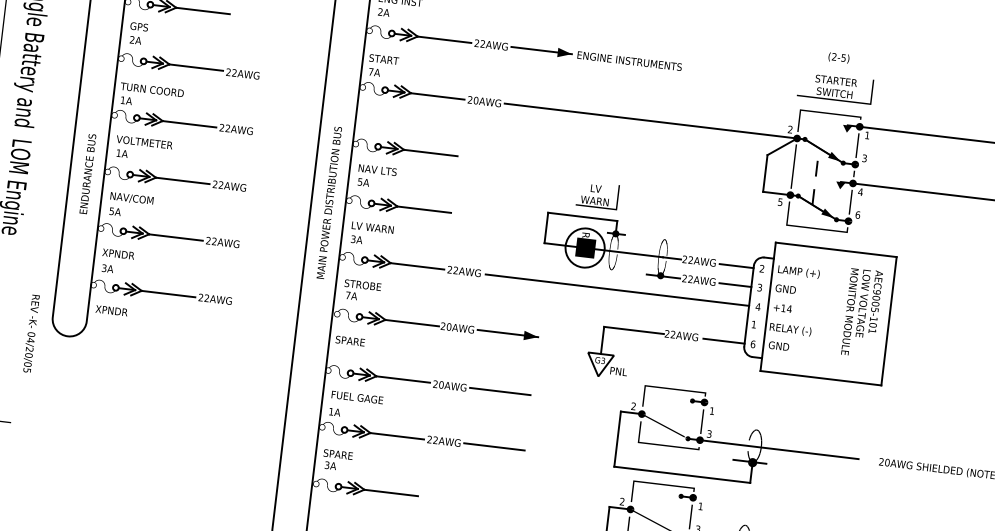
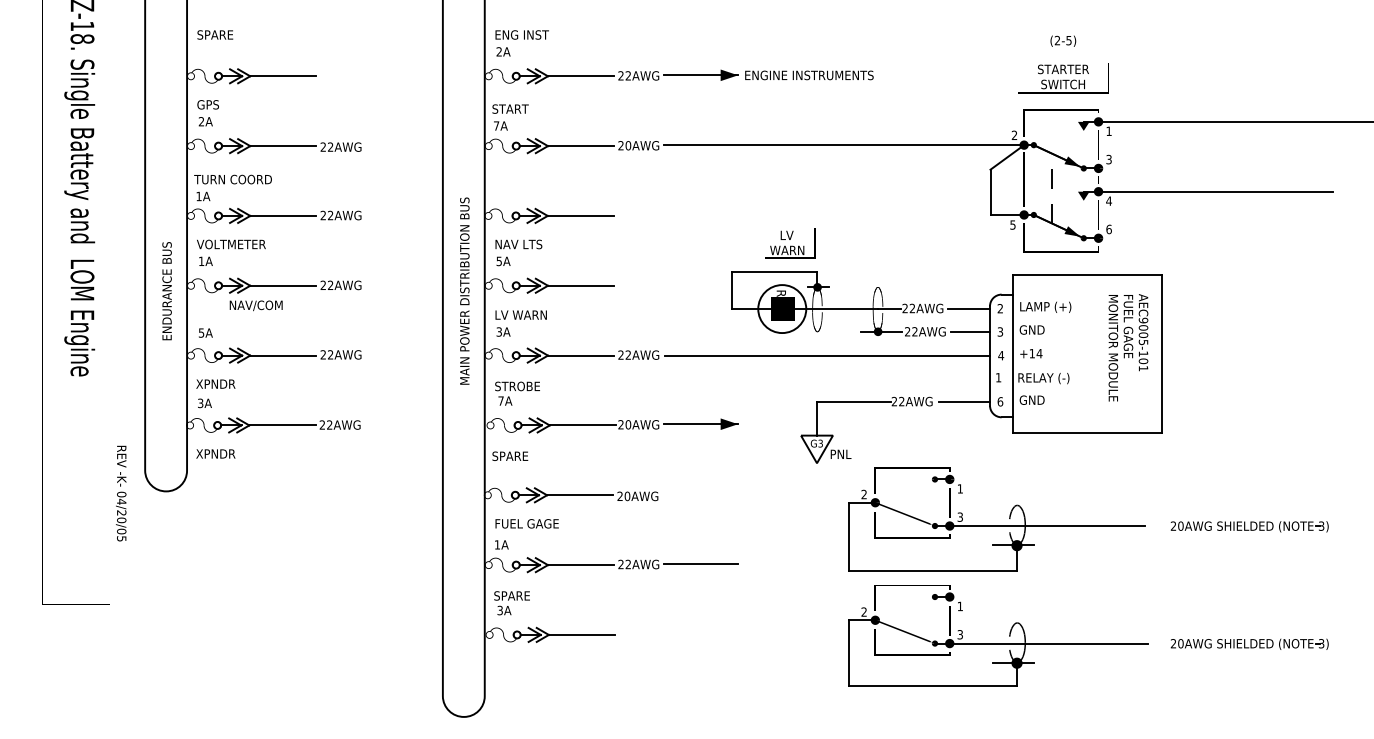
text: (131, 198) -> (255, 305), moved
text: (863, 303) -> (1128, 336), LOW VOLTAGE -> FUEL GAGE
line: (499, 391) -> (699, 495), removed

